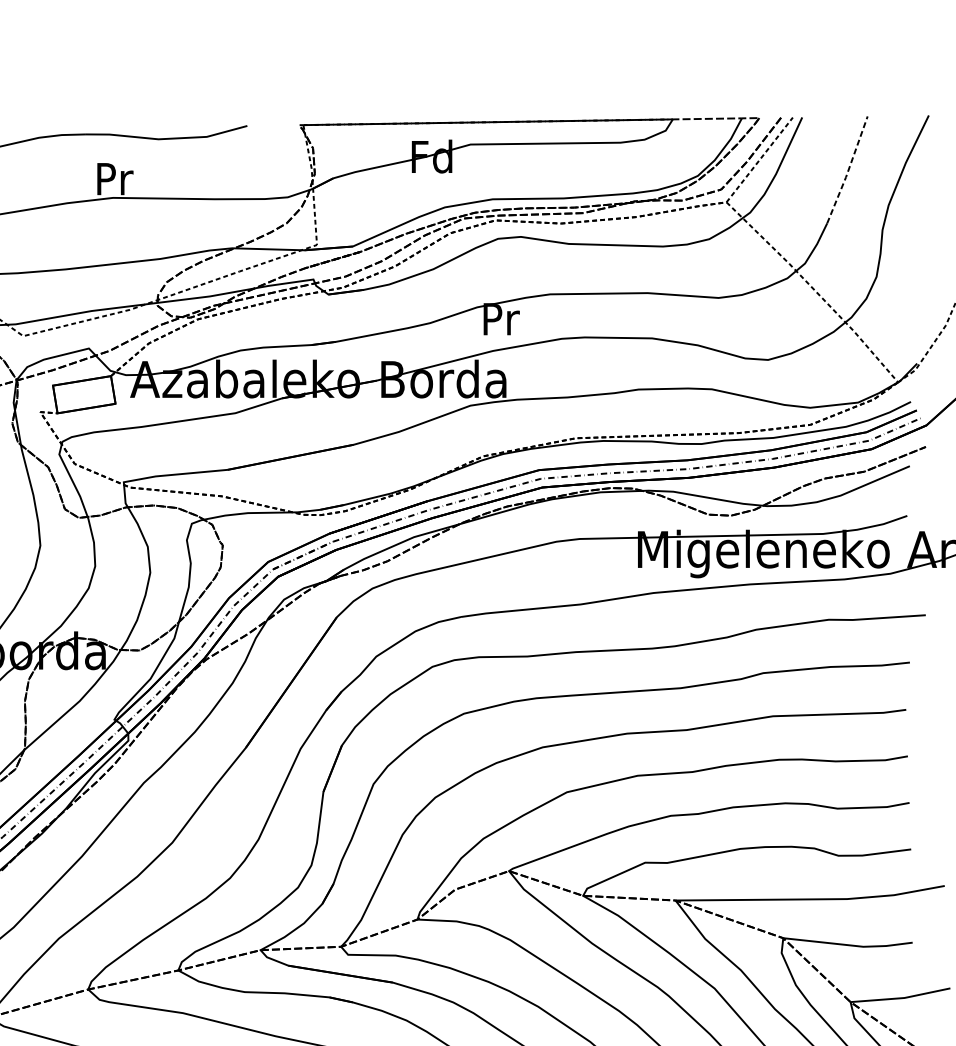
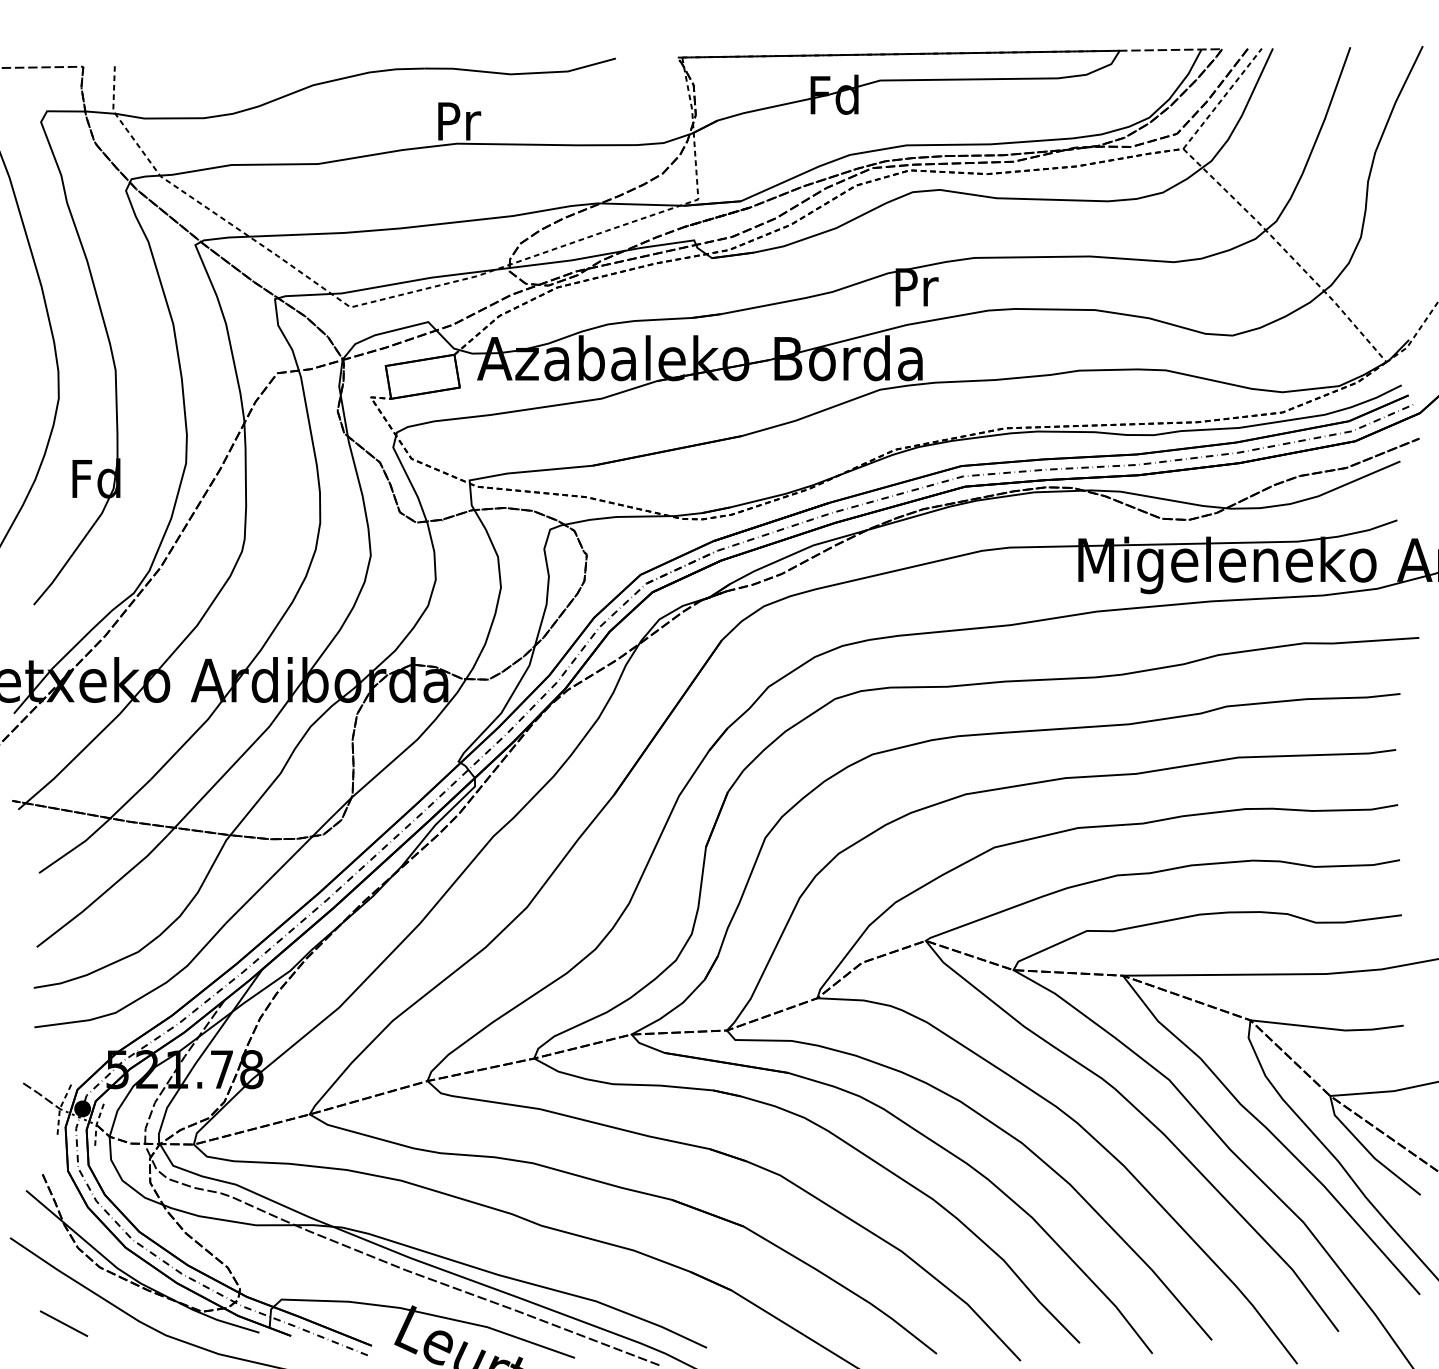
line: (848, 169) -> (1327, 110), dashed -> solid

